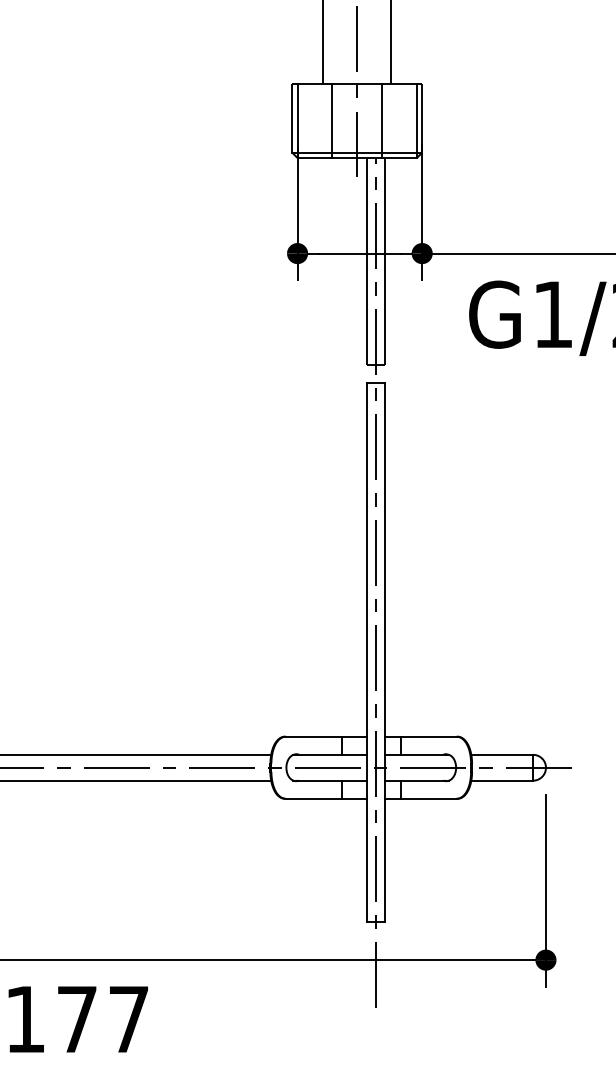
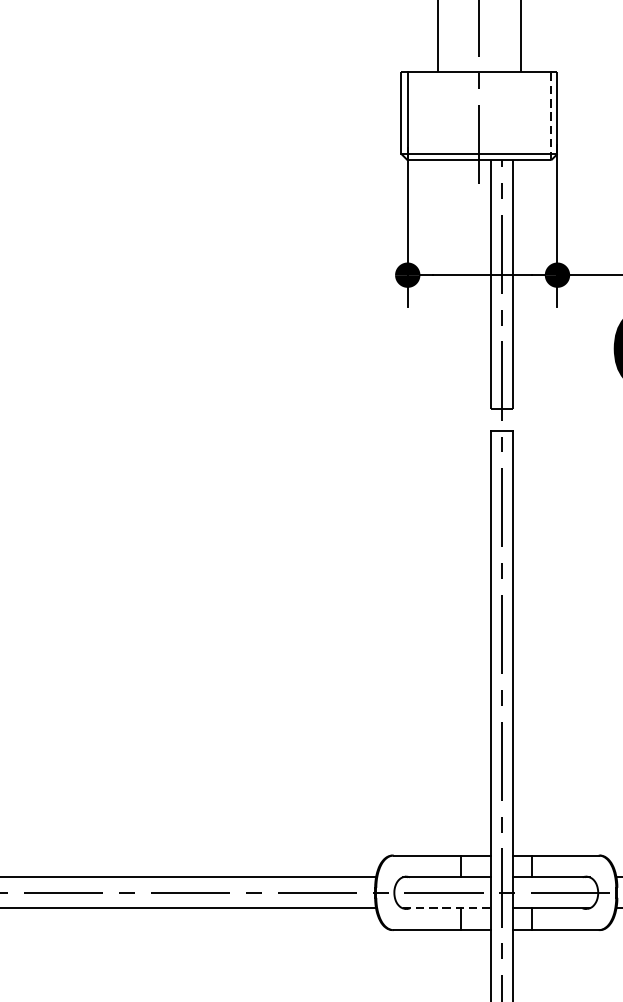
line: (332, 121) -> (449, 116), removed
line: (382, 121) -> (509, 116), removed
line: (416, 121) -> (550, 116), solid -> dashed
line: (330, 780) -> (447, 908), solid -> dashed

